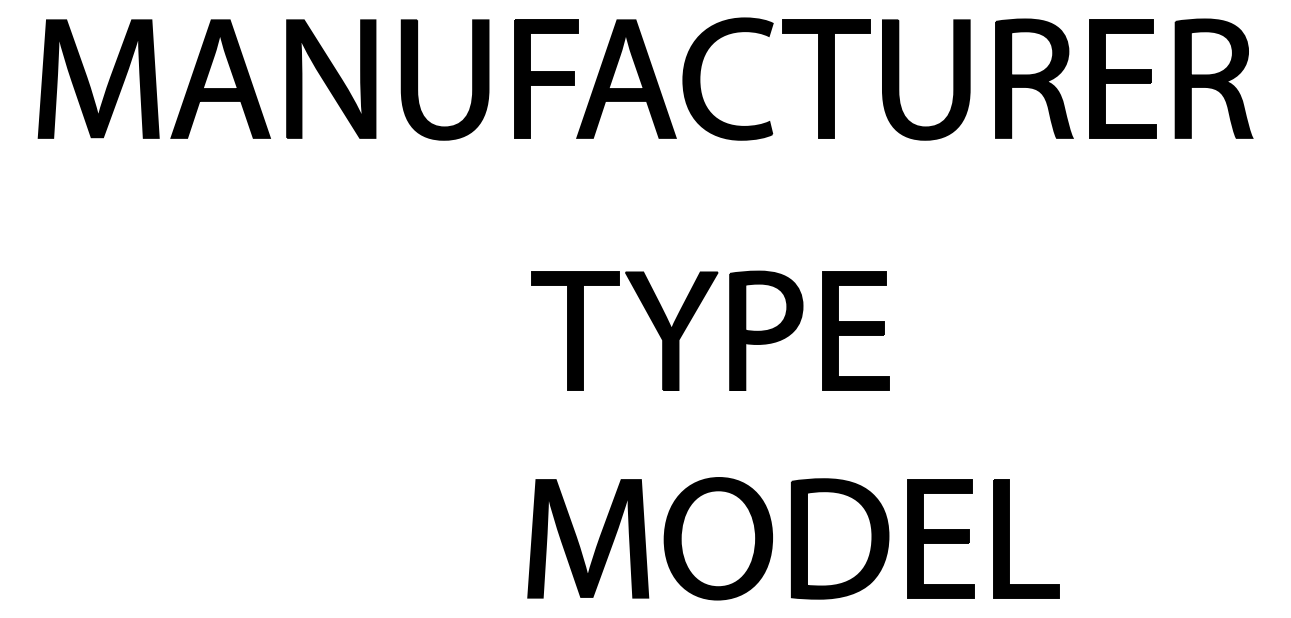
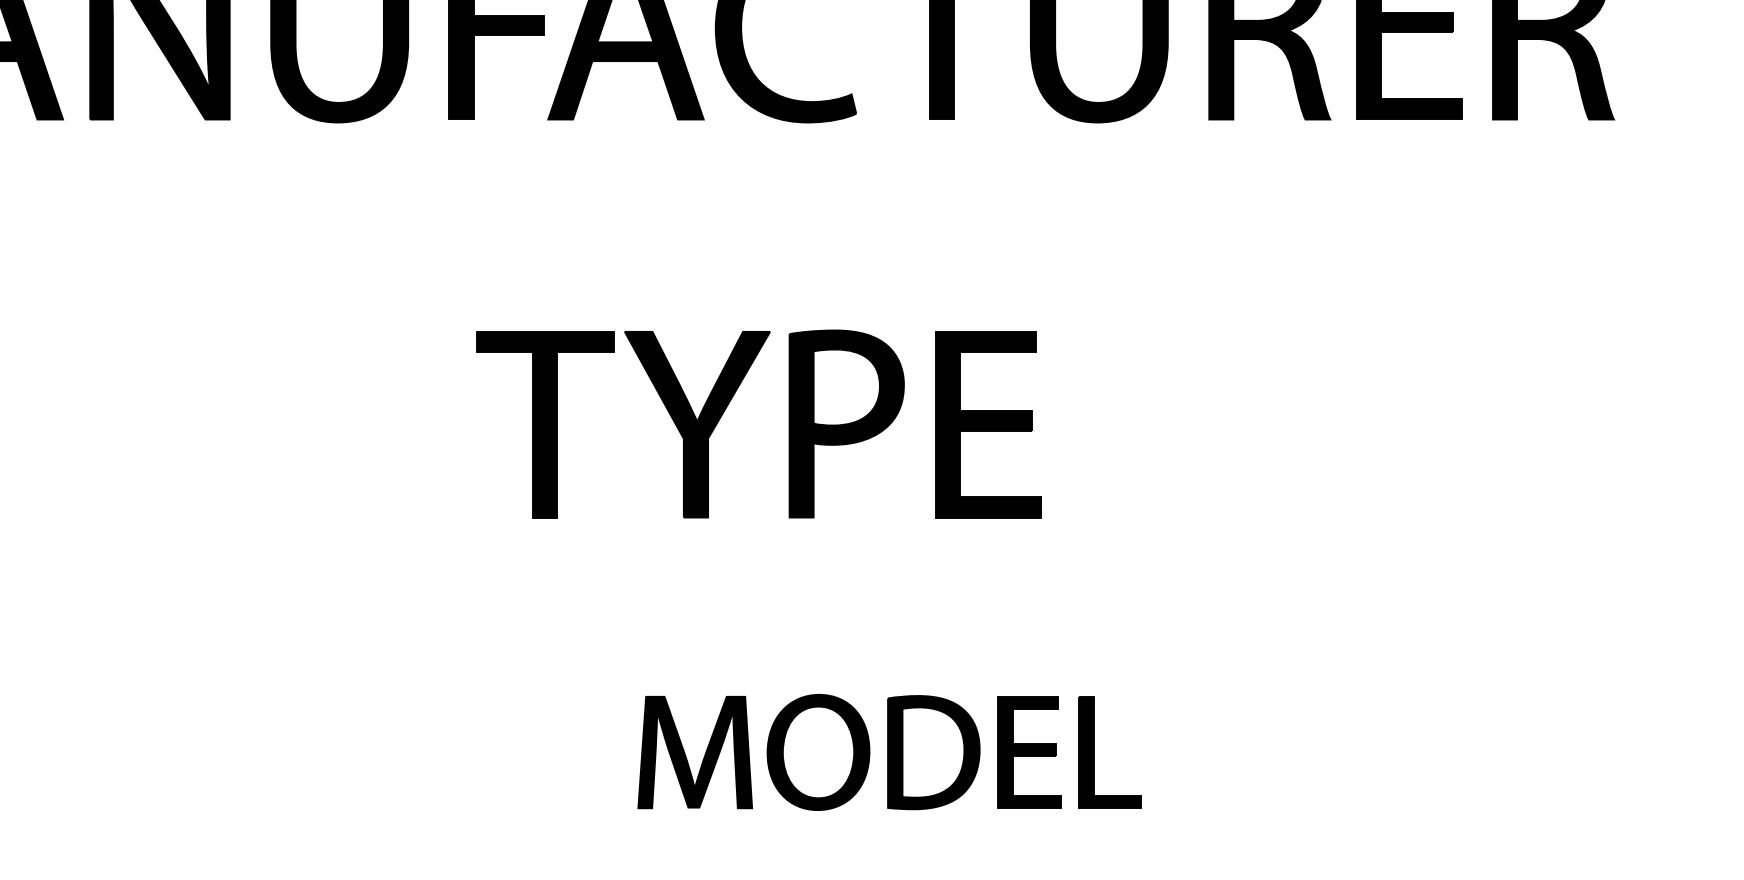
part: (793, 538) -> (889, 751), size x0.6

